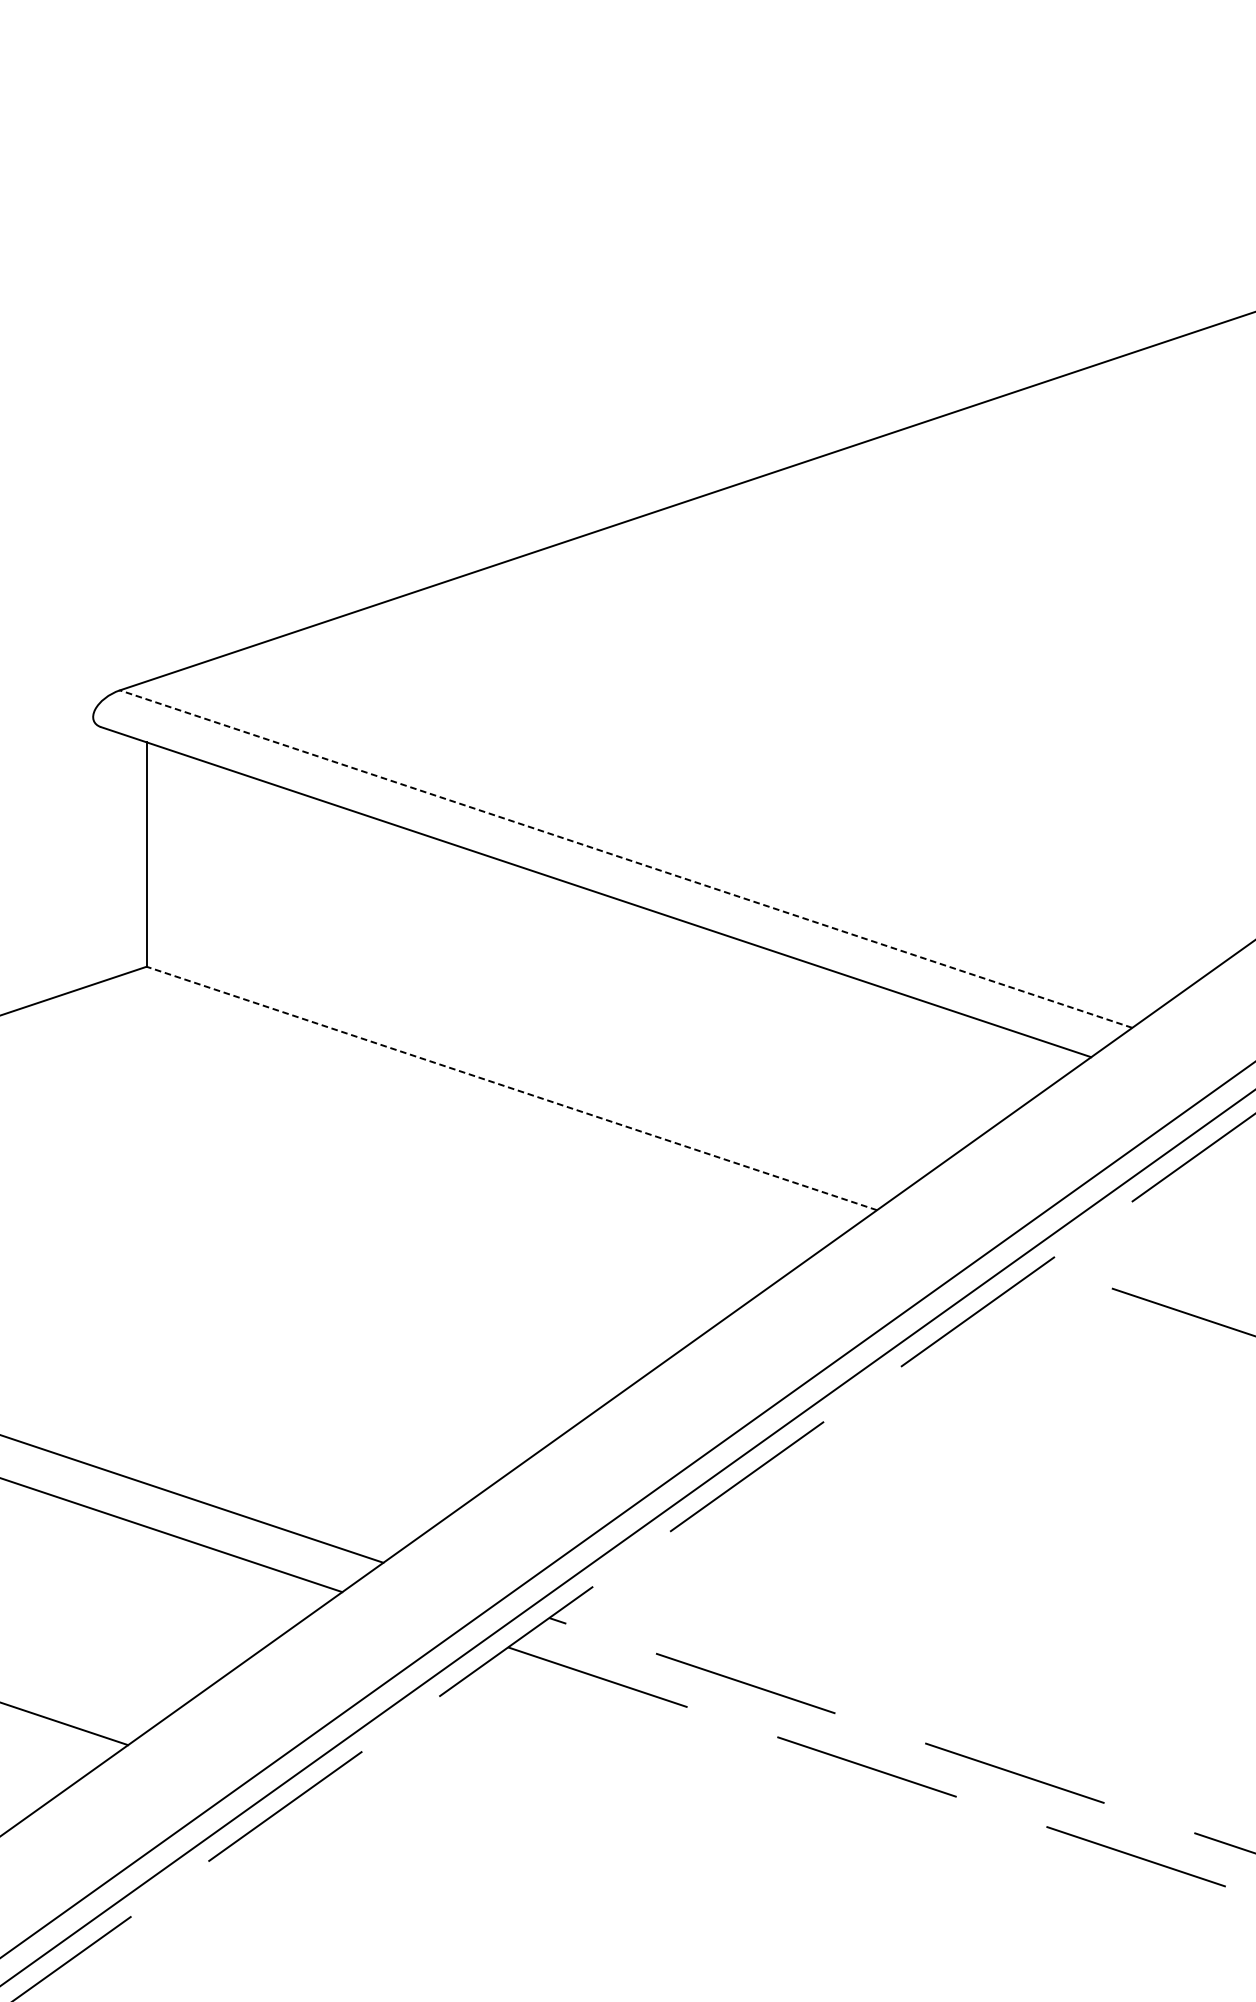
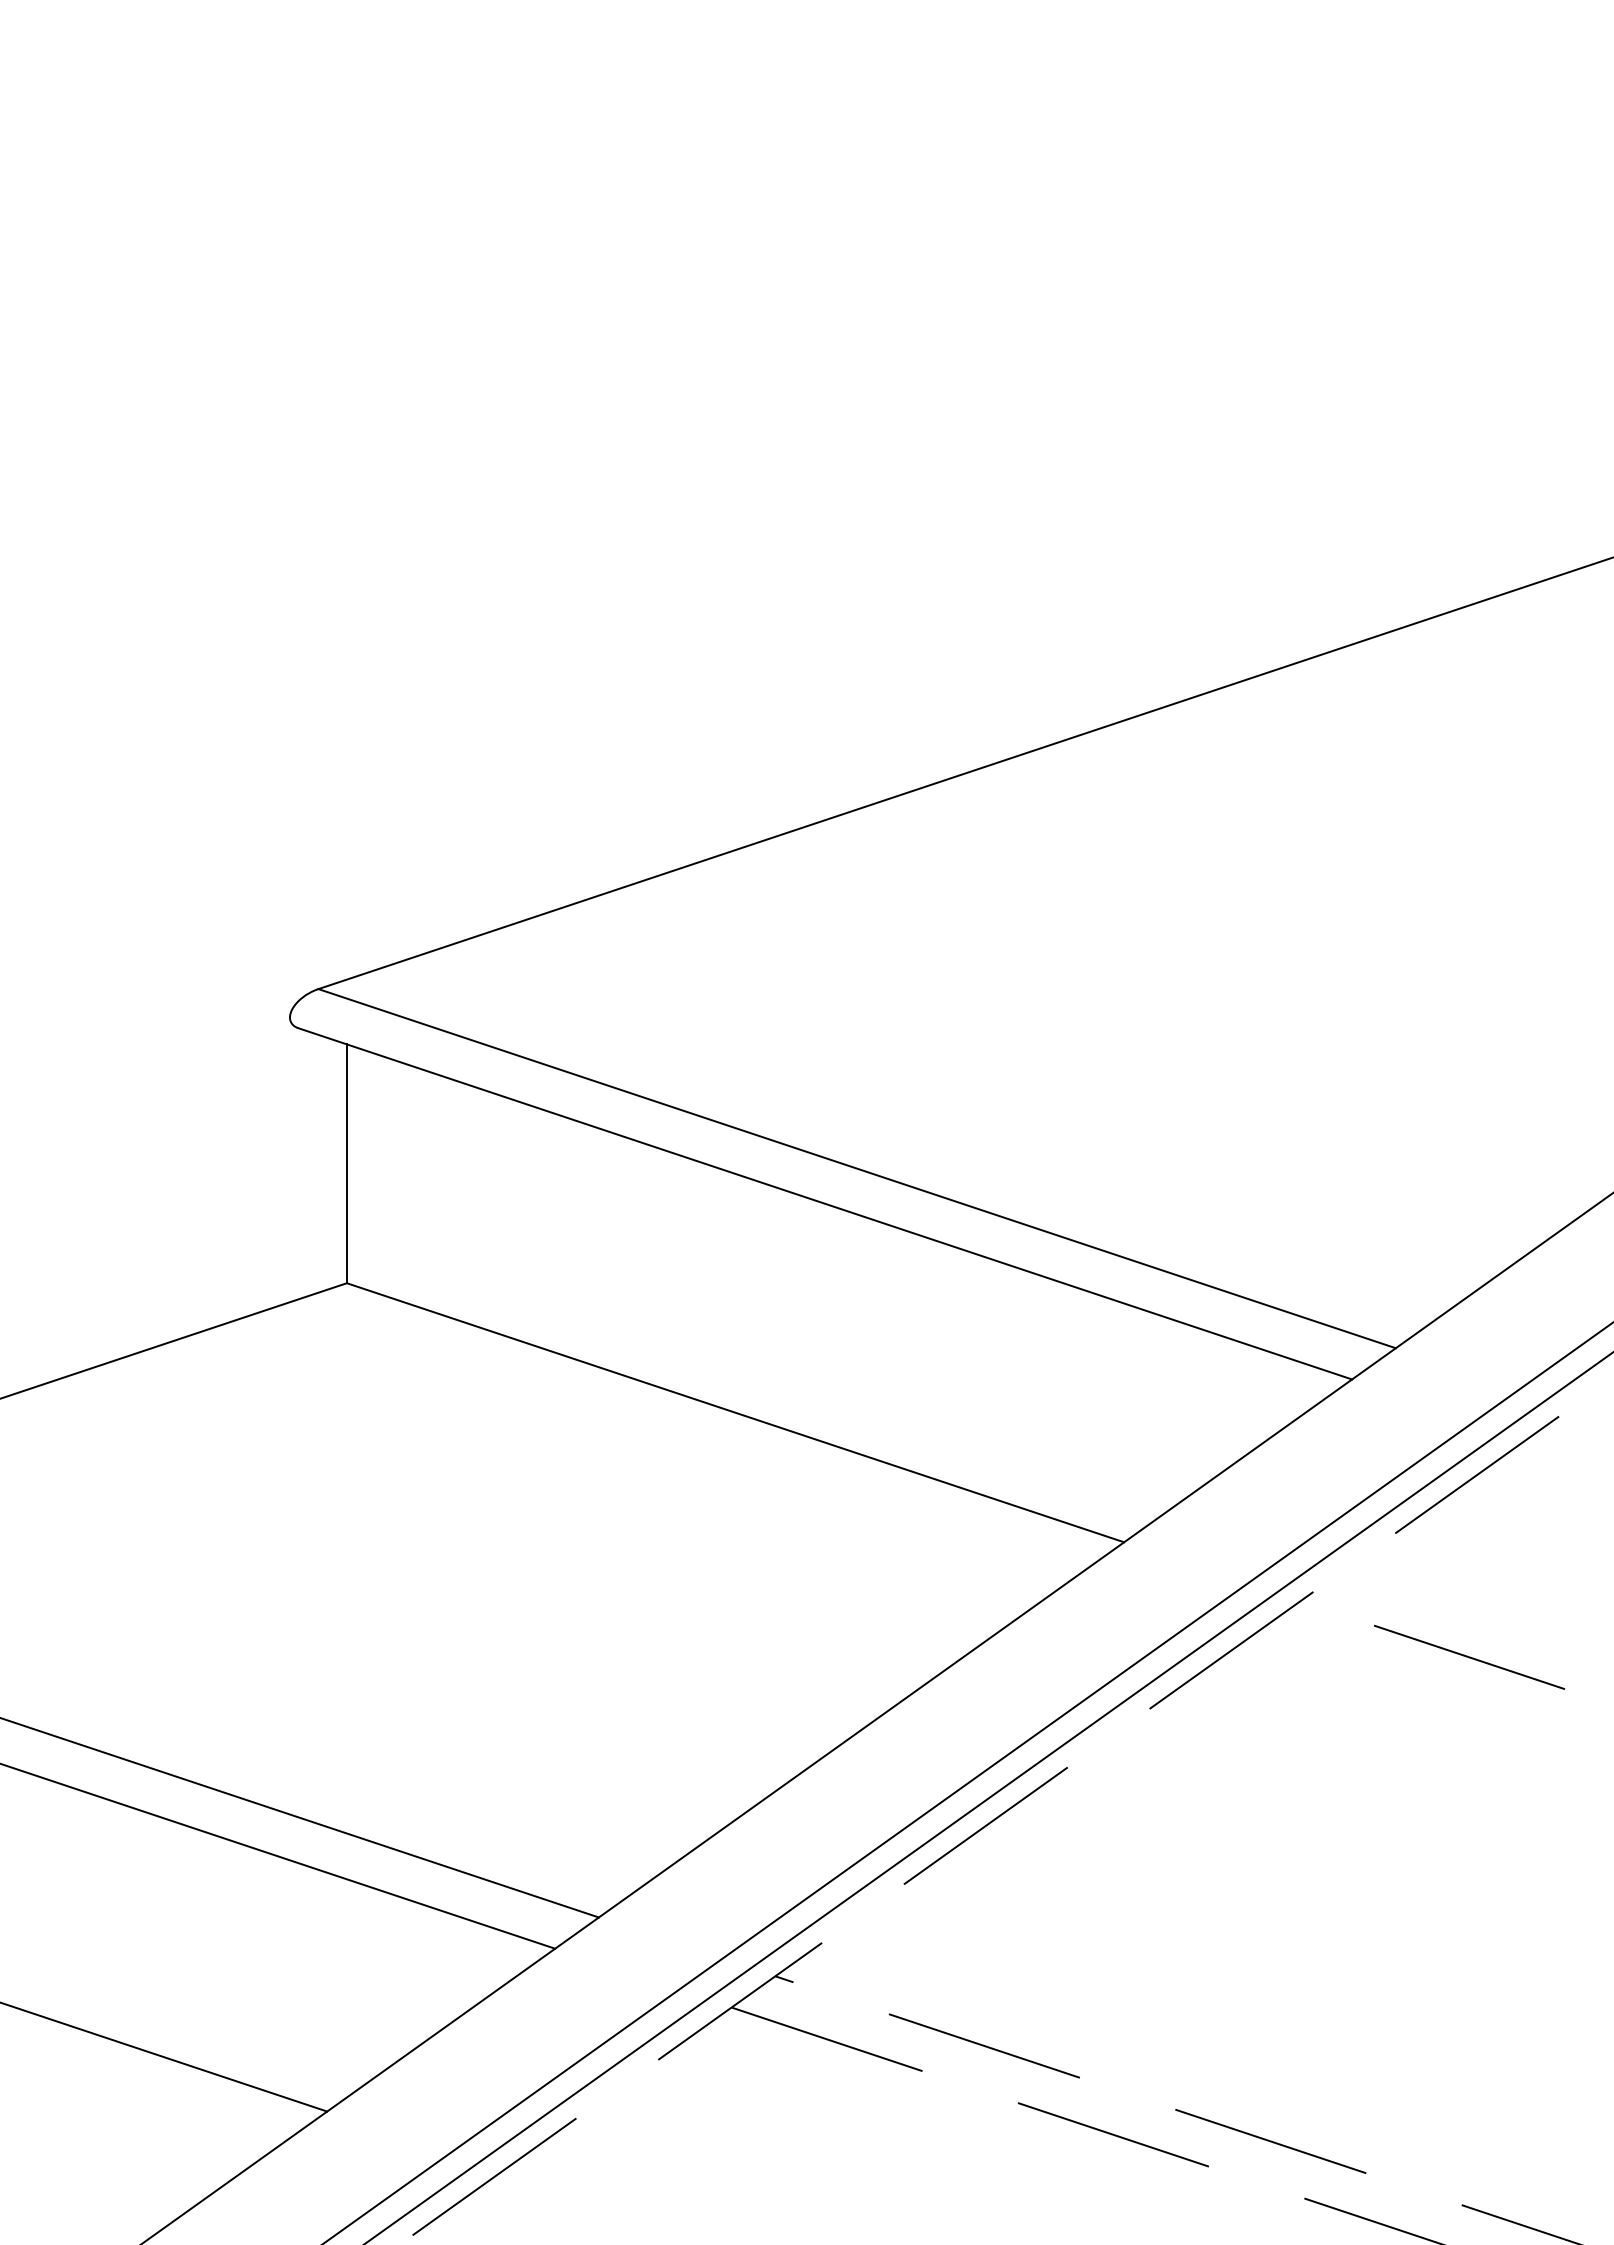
line: (626, 858) -> (857, 1168), dashed -> solid
line: (511, 1088) -> (735, 1412), dashed -> solid

